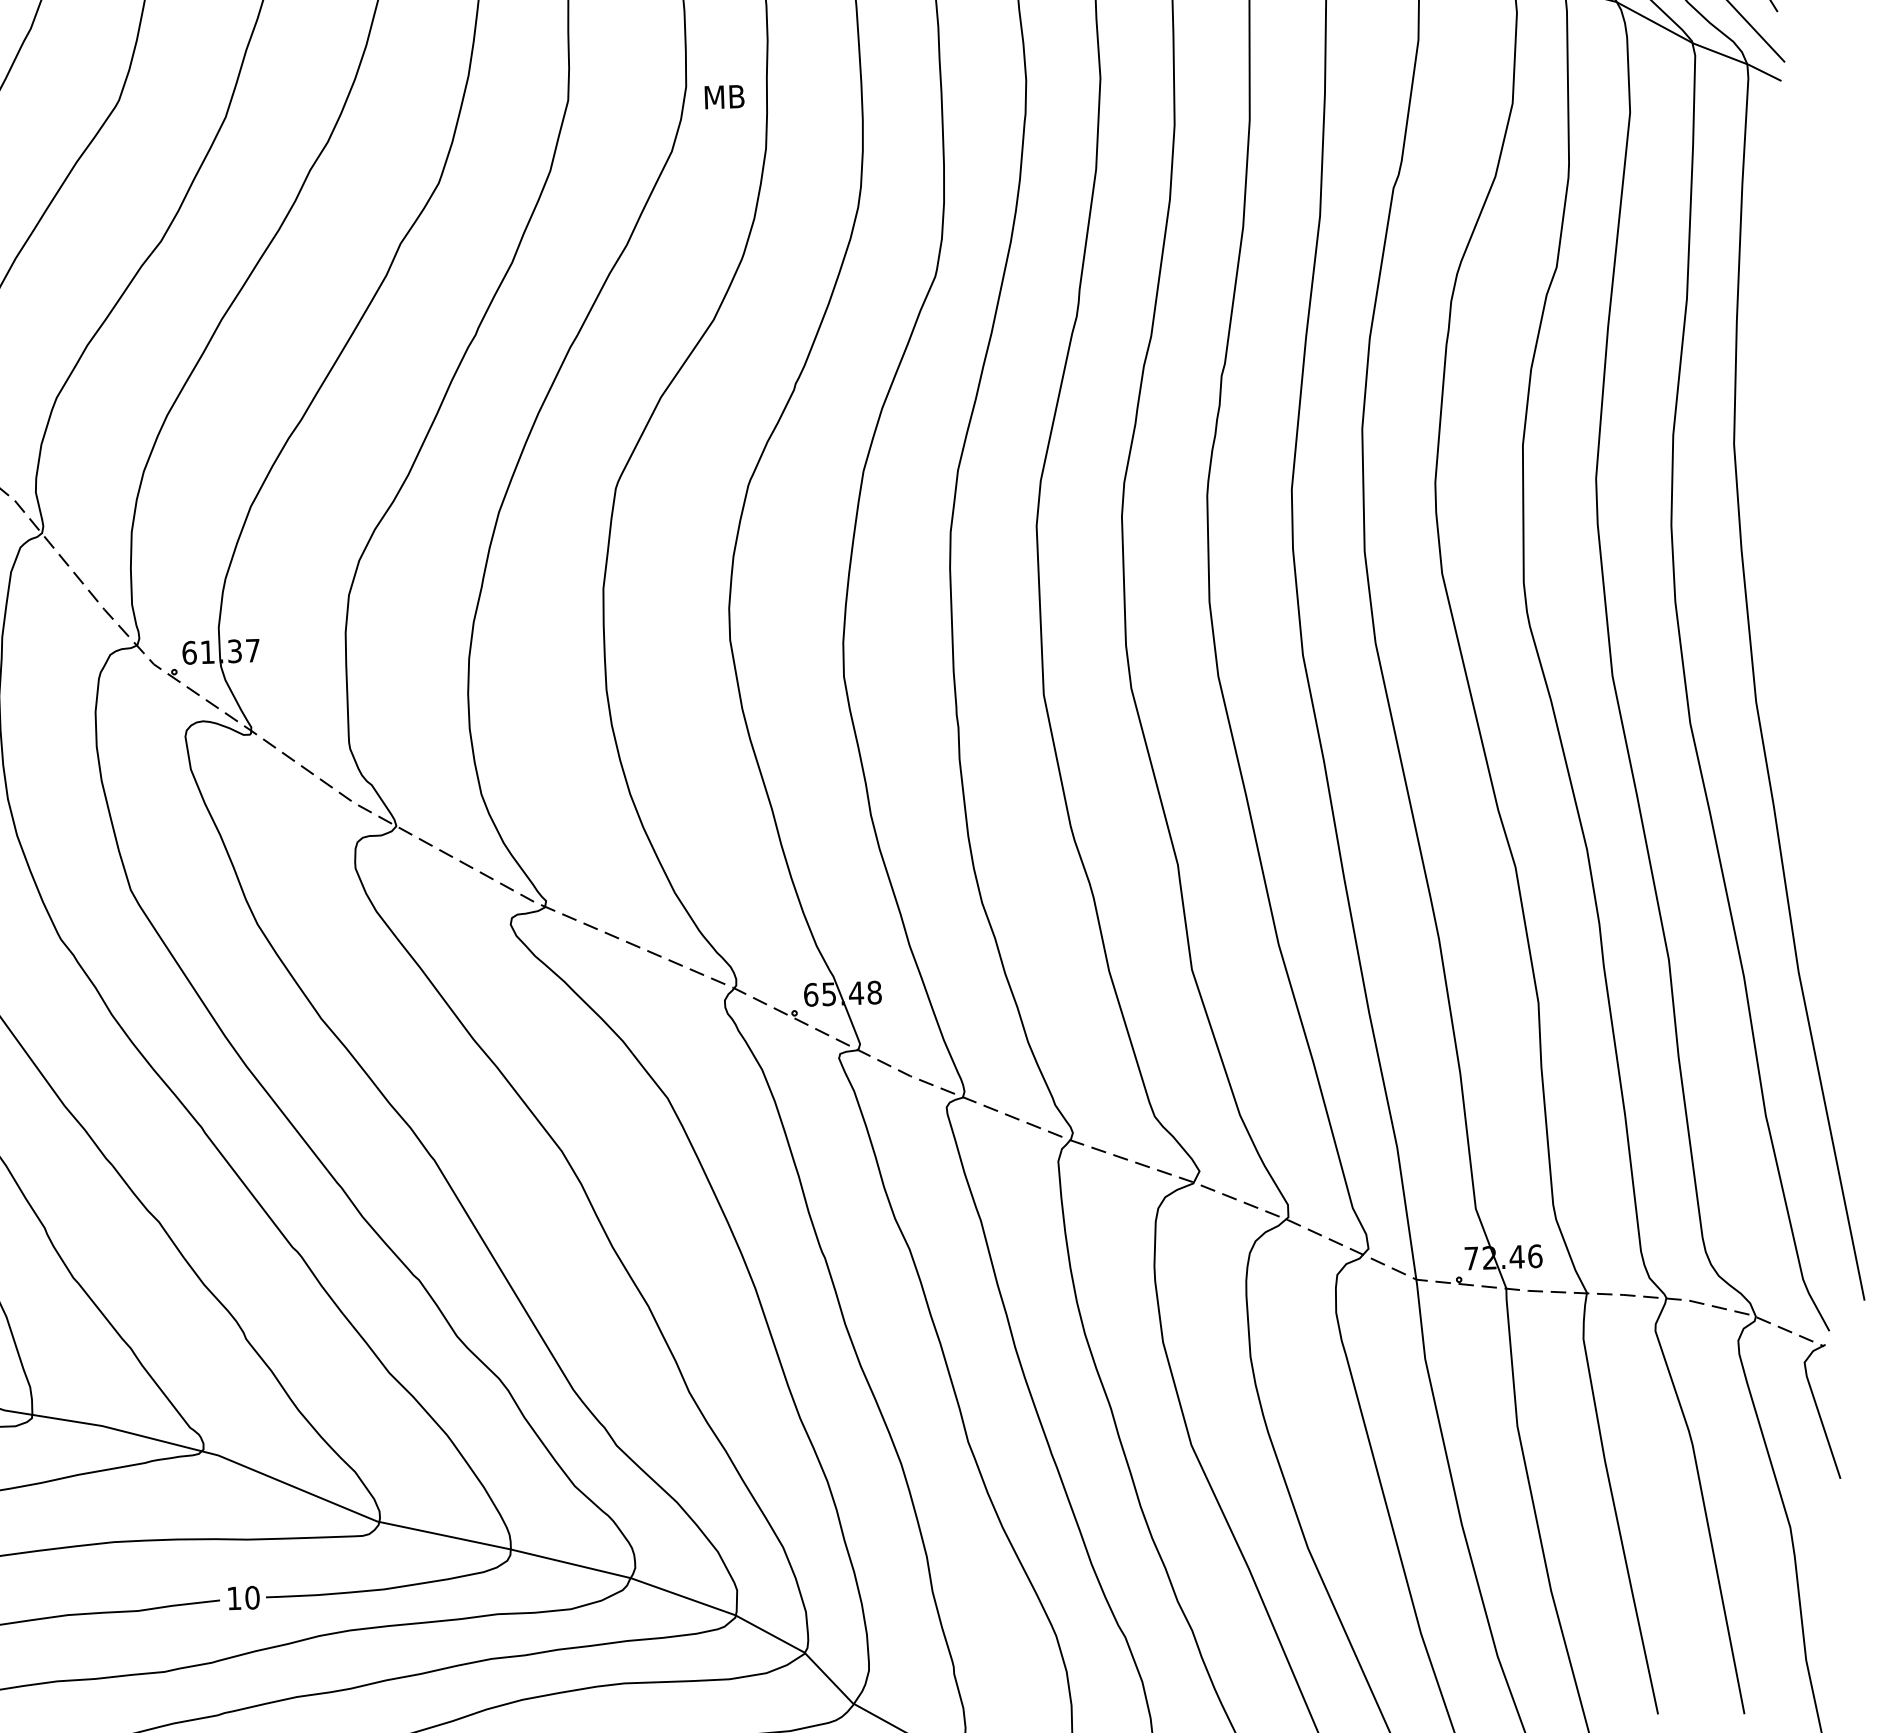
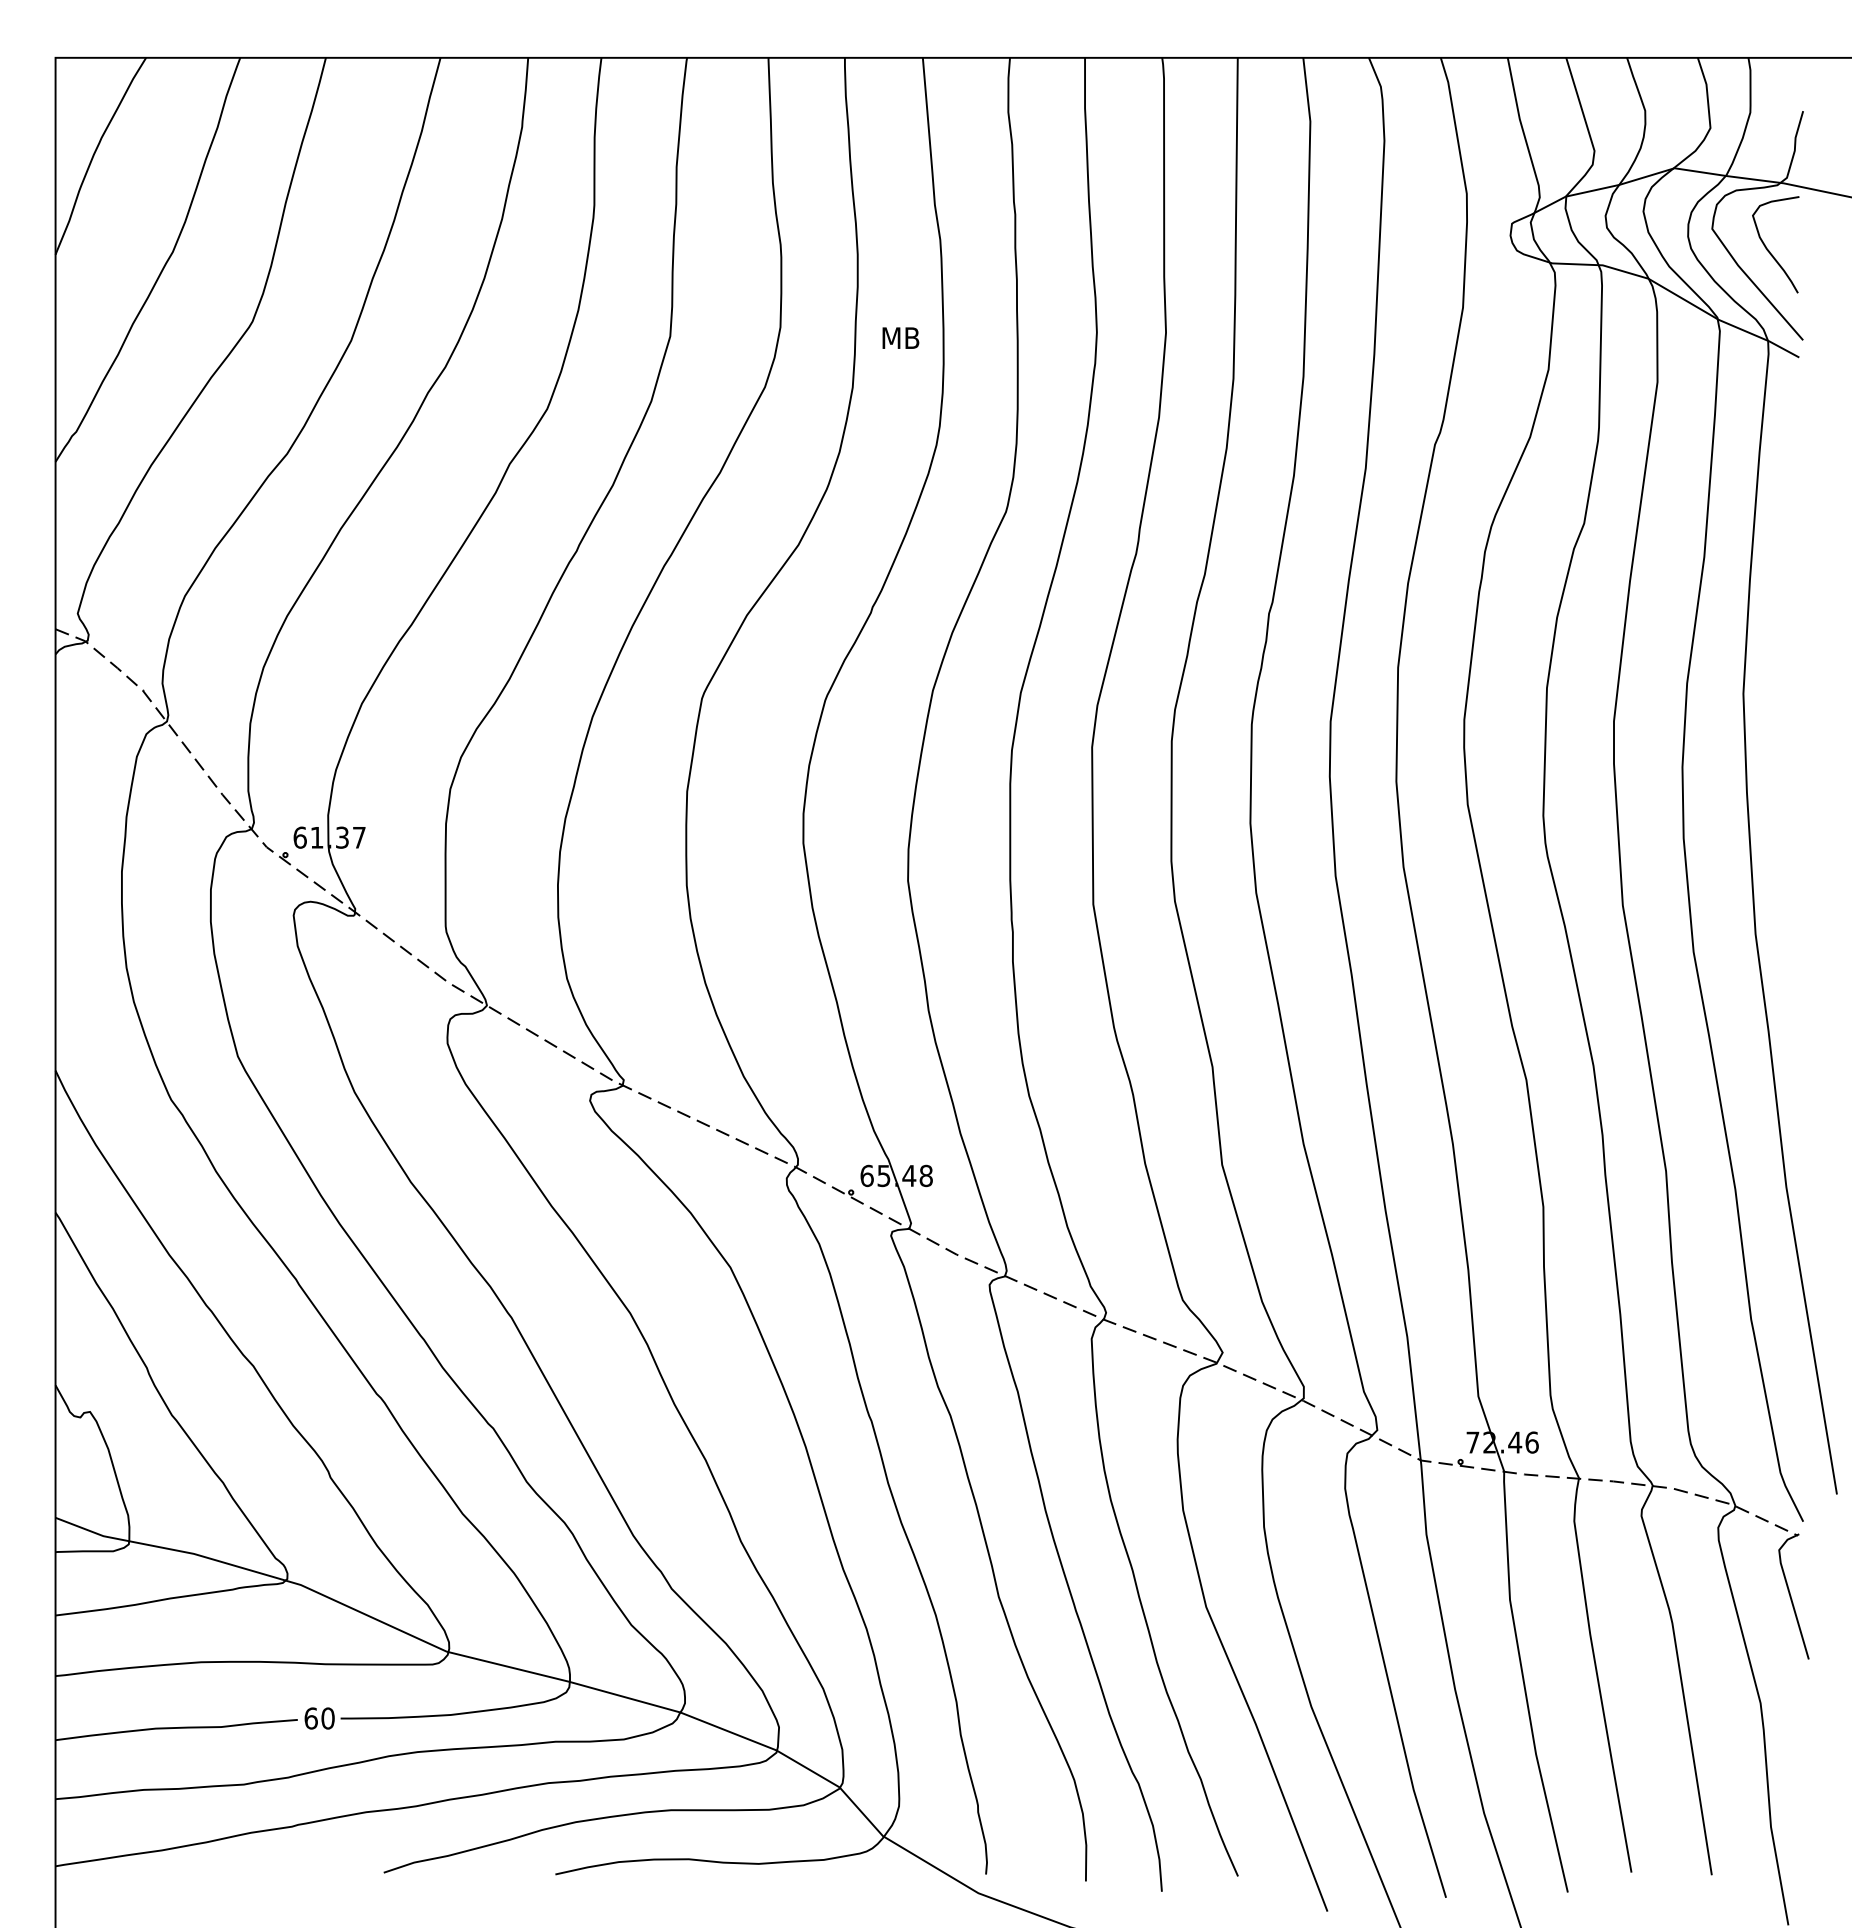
text: (724, 96) -> (900, 337), moved
text: (233, 1598) -> (310, 1718), 10 -> 60

